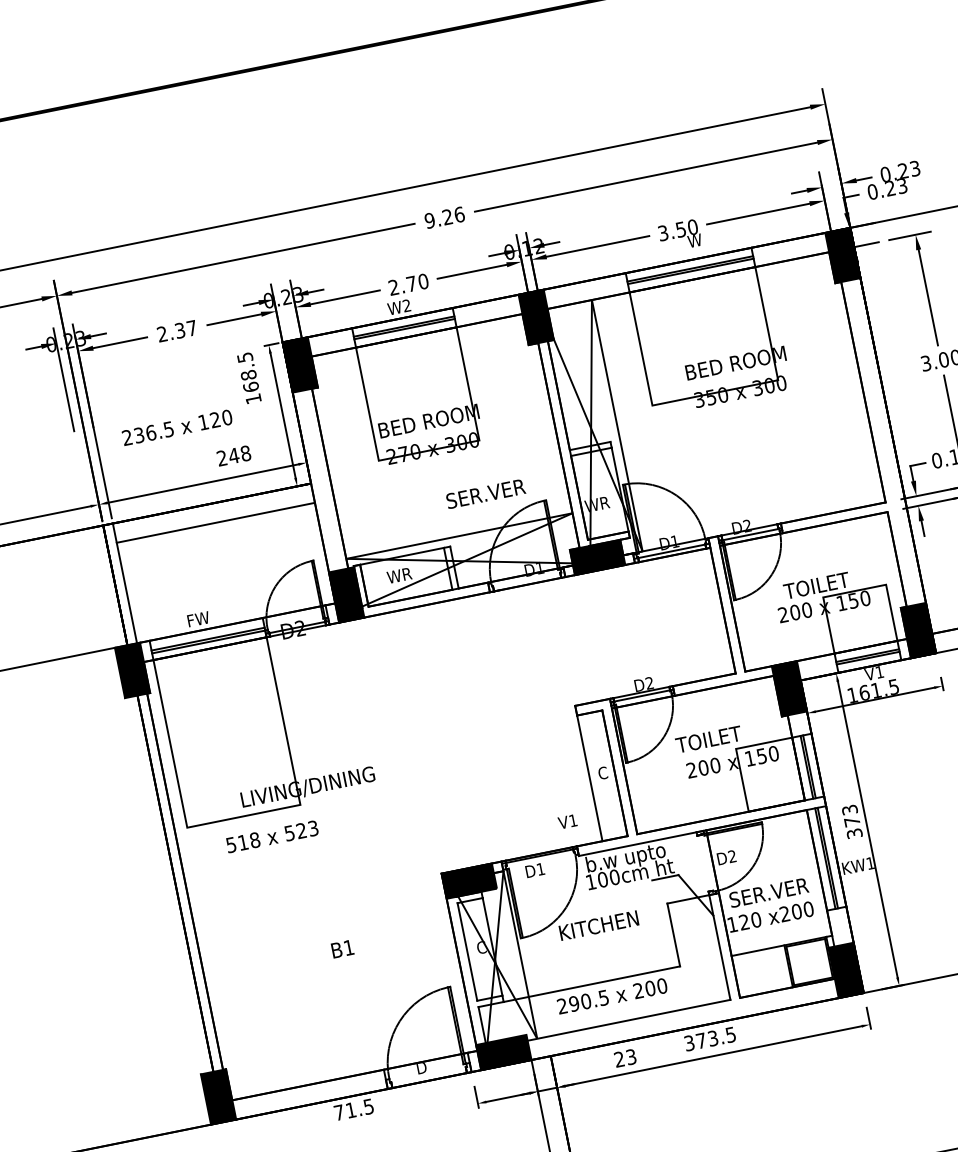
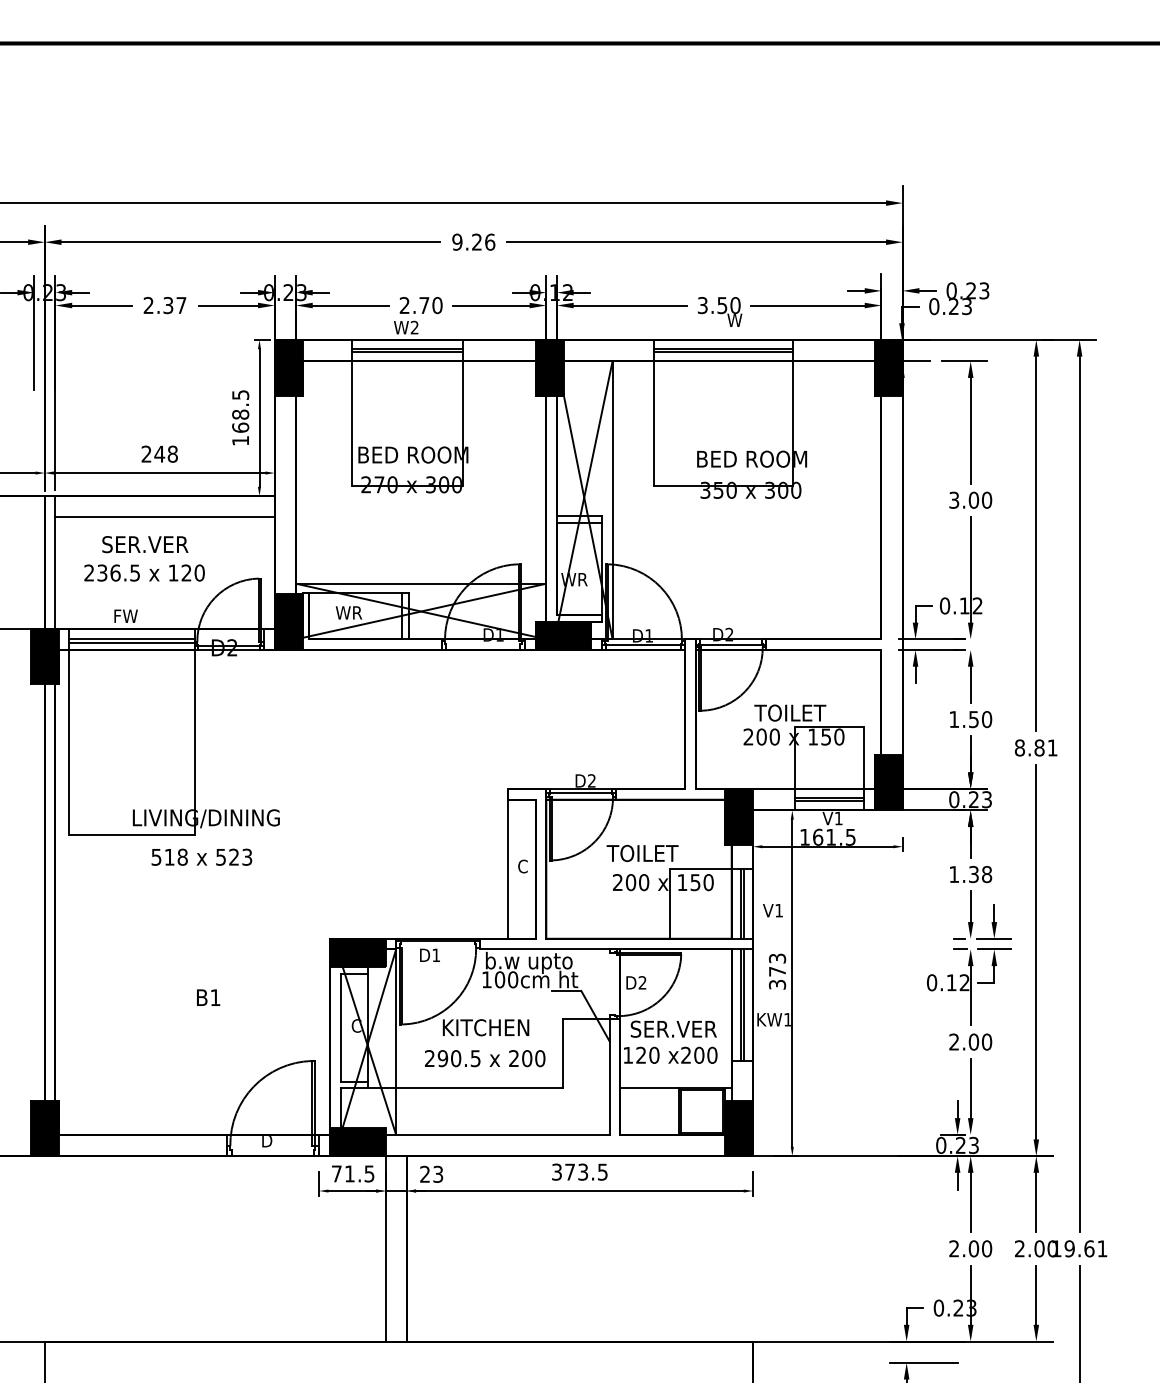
text: (249, 377) -> (240, 417), moved
text: (177, 427) -> (144, 572), moved
text: (233, 455) -> (159, 453), moved
text: (486, 493) -> (145, 544), moved
text: (567, 821) -> (772, 910), moved
text: (271, 836) -> (201, 856), moved
text: (612, 996) -> (485, 1058), moved
text: (625, 1057) -> (431, 1173), moved
text: (354, 1109) -> (353, 1173), moved

